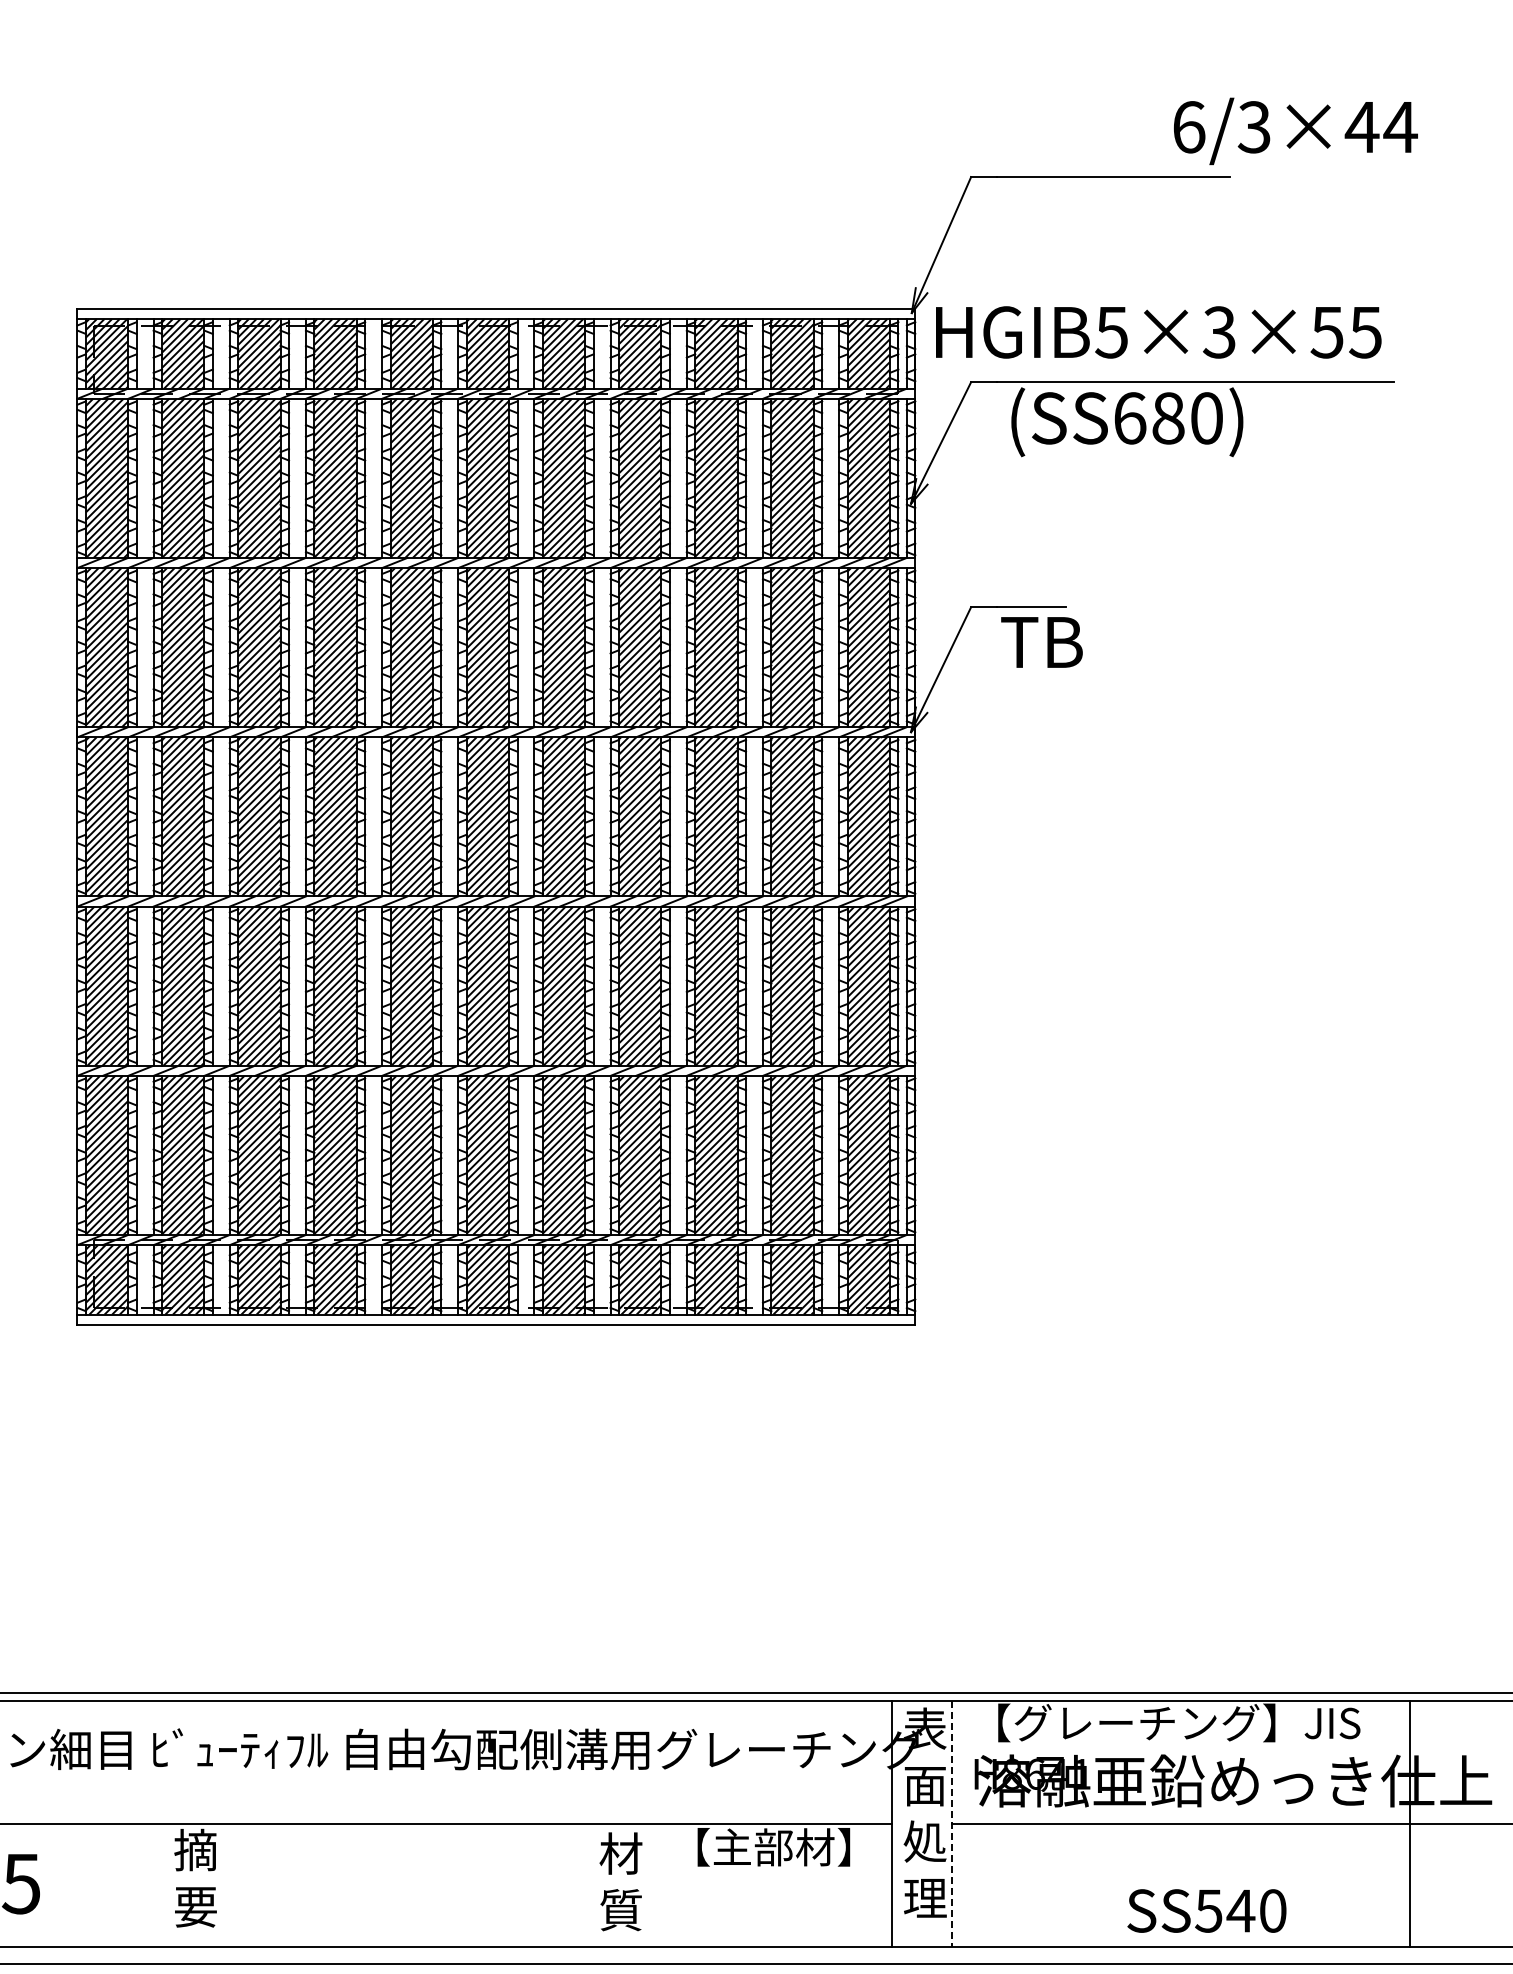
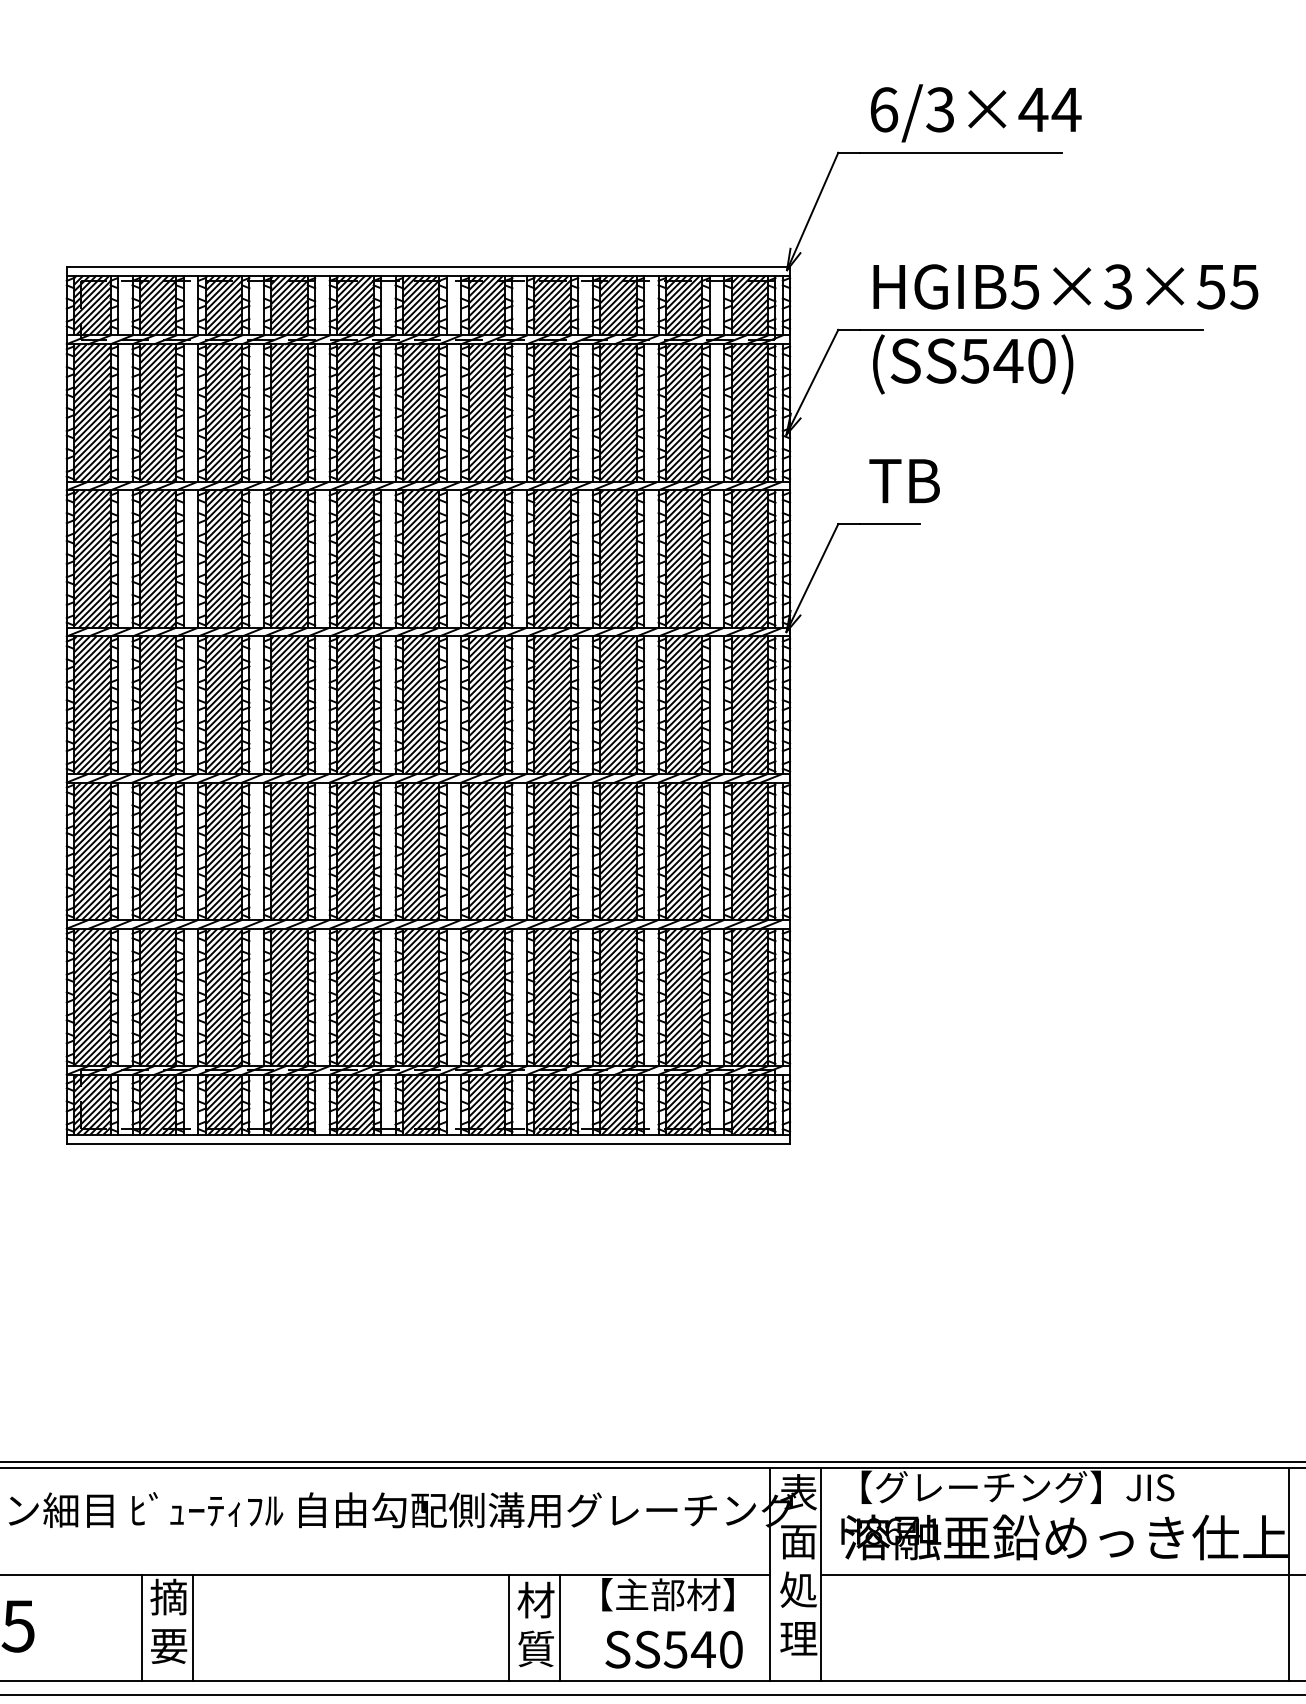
text: (1295, 131) -> (975, 113), moved
text: (1158, 332) -> (1065, 286), moved
text: (1149, 418) -> (992, 361), (SS680) -> (SS540)
text: (1041, 642) -> (904, 481), moved
line: (1410, 1823) -> (1289, 1574), moved
line: (951, 1824) -> (821, 1575), dashed -> solid
line: (164, 1885) -> (141, 1627), added
line: (224, 1885) -> (193, 1627), added
line: (590, 1885) -> (509, 1627), added
line: (649, 1885) -> (560, 1627), added
text: (1206, 1910) -> (673, 1649), moved

